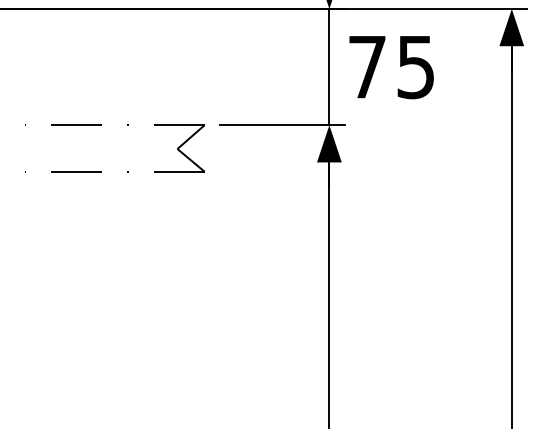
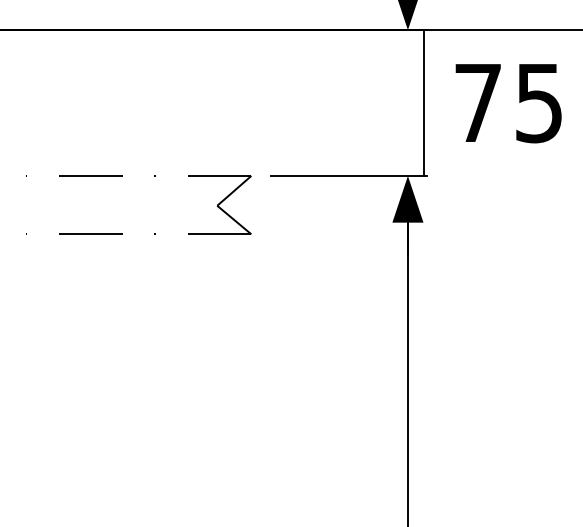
line: (329, 67) -> (424, 103), moved
text: (391, 67) -> (508, 103), moved

